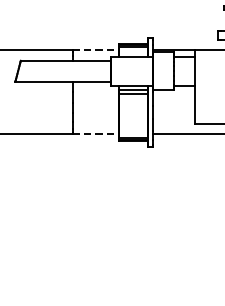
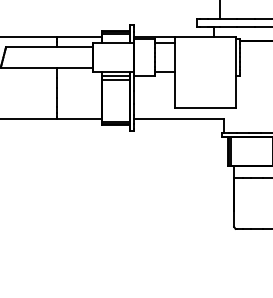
line: (96, 50) -> (79, 37), dashed -> solid
line: (96, 134) -> (79, 118), dashed -> solid

